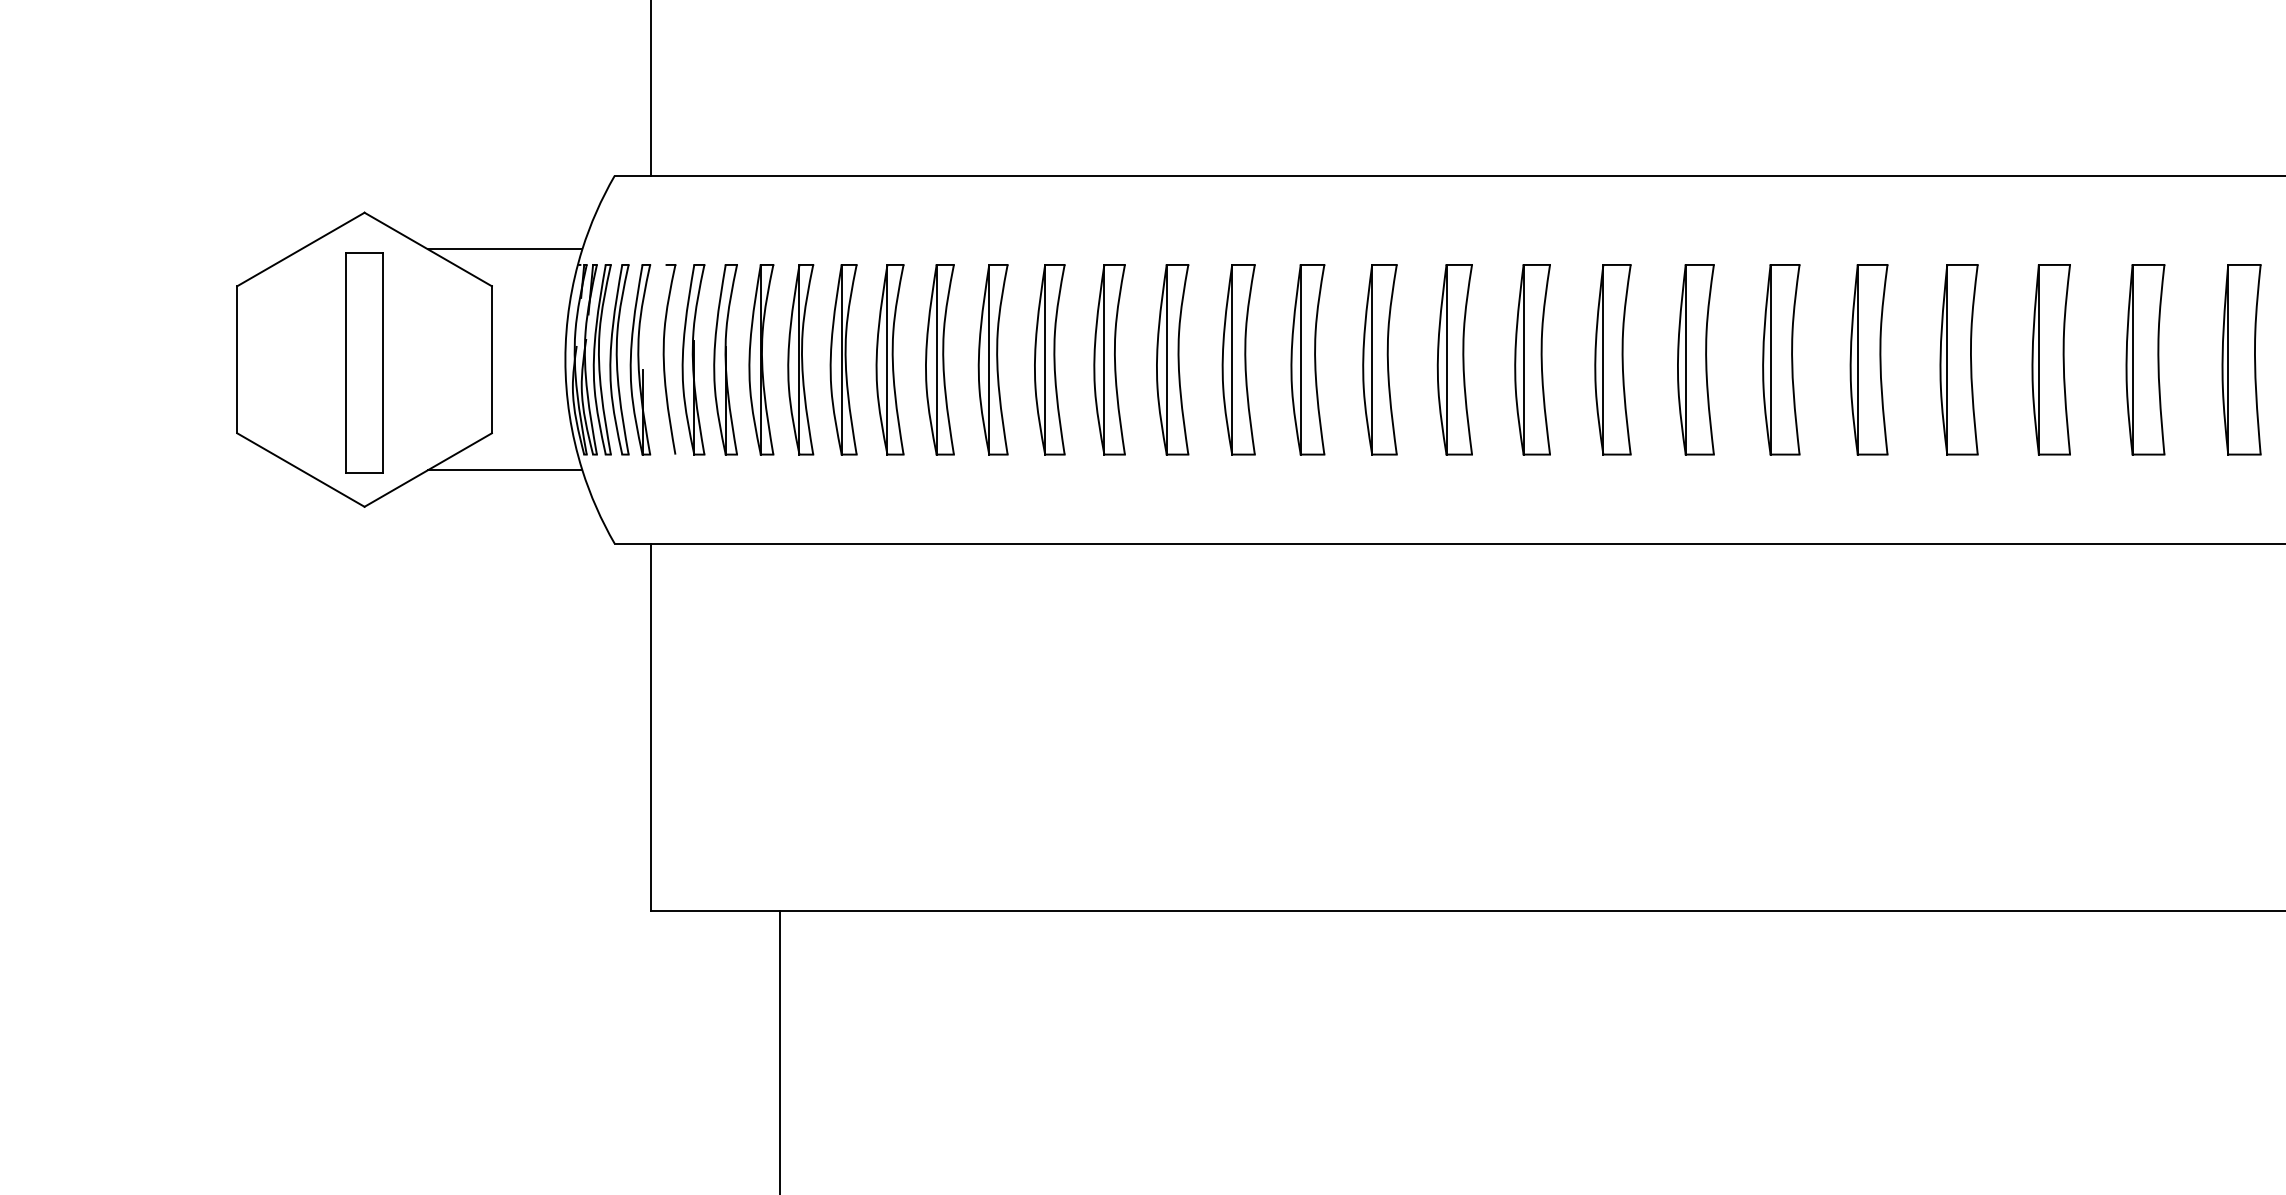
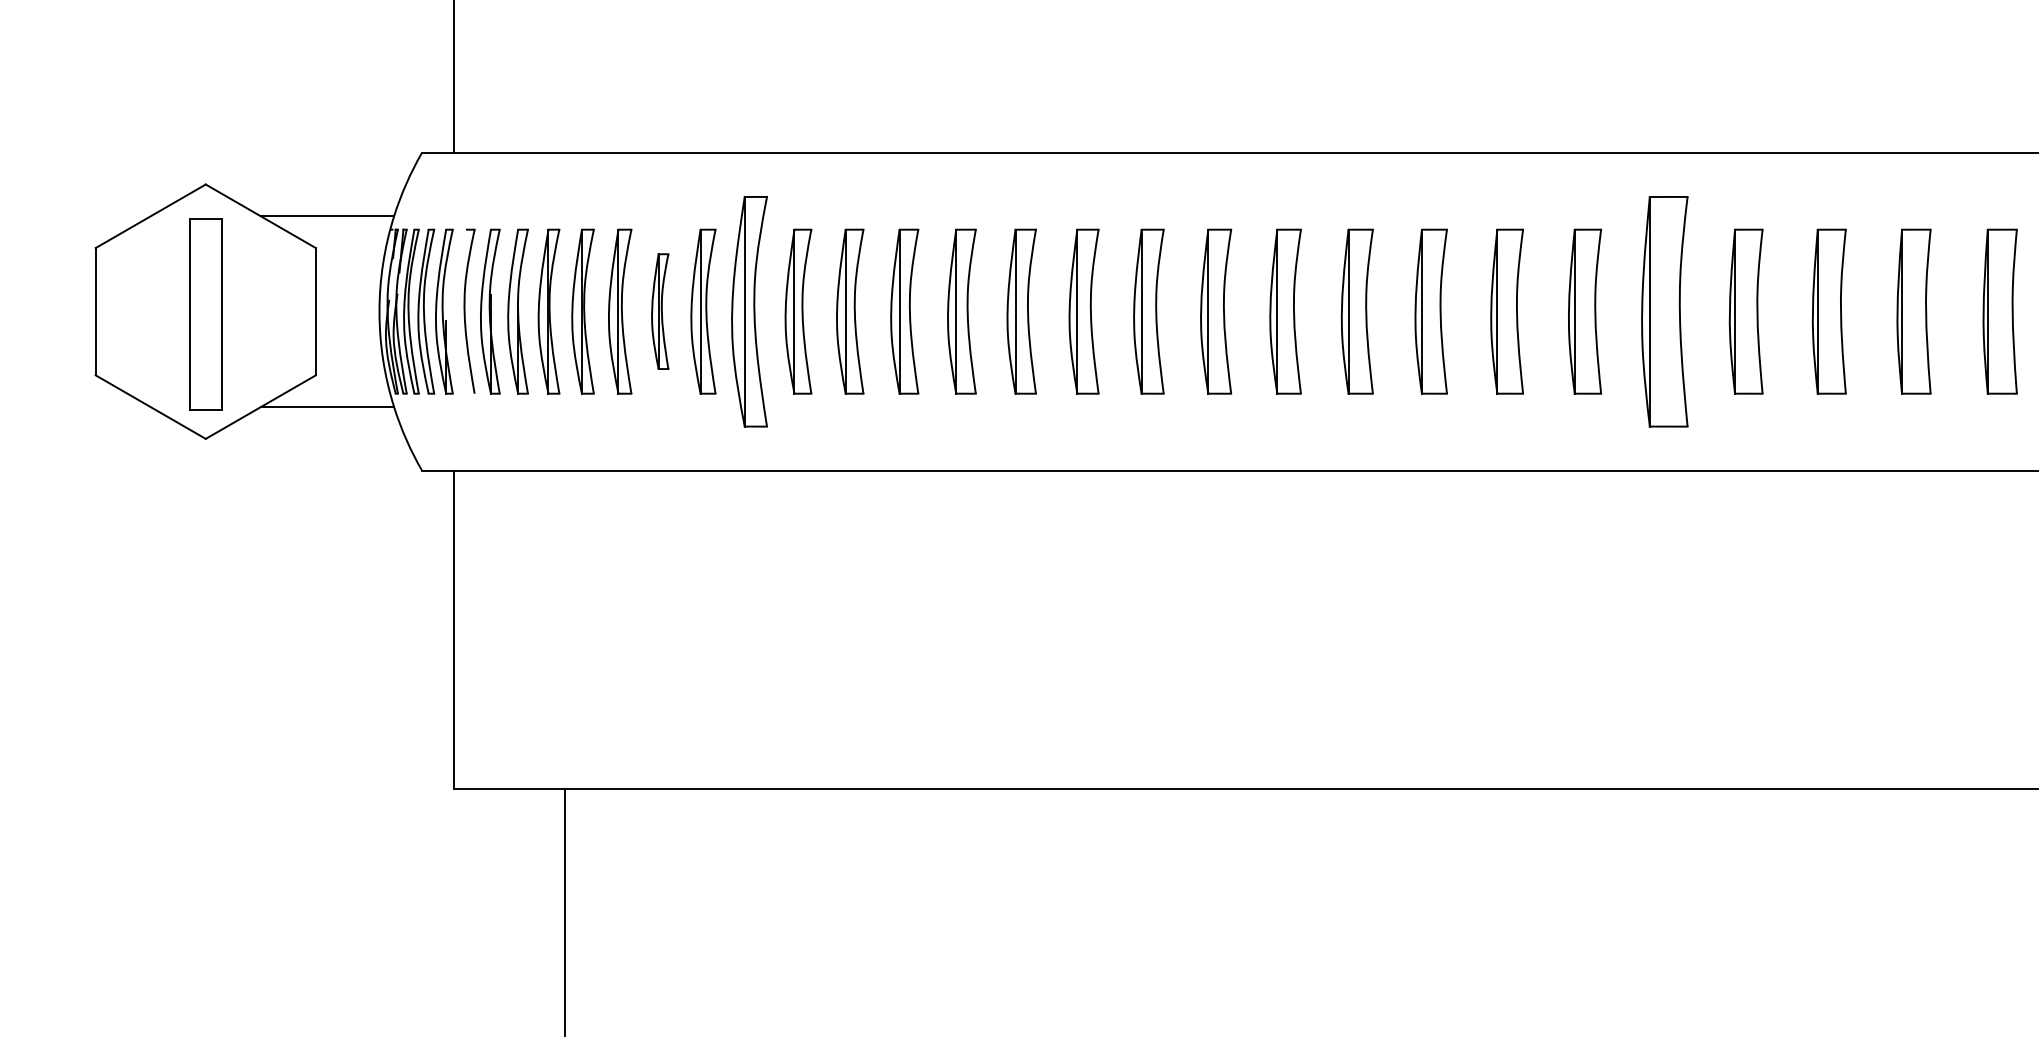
part: (889, 359) -> (659, 311), size x0.7
part: (993, 359) -> (749, 311), size x1.4
part: (2051, 359) -> (1664, 311), size x1.4

